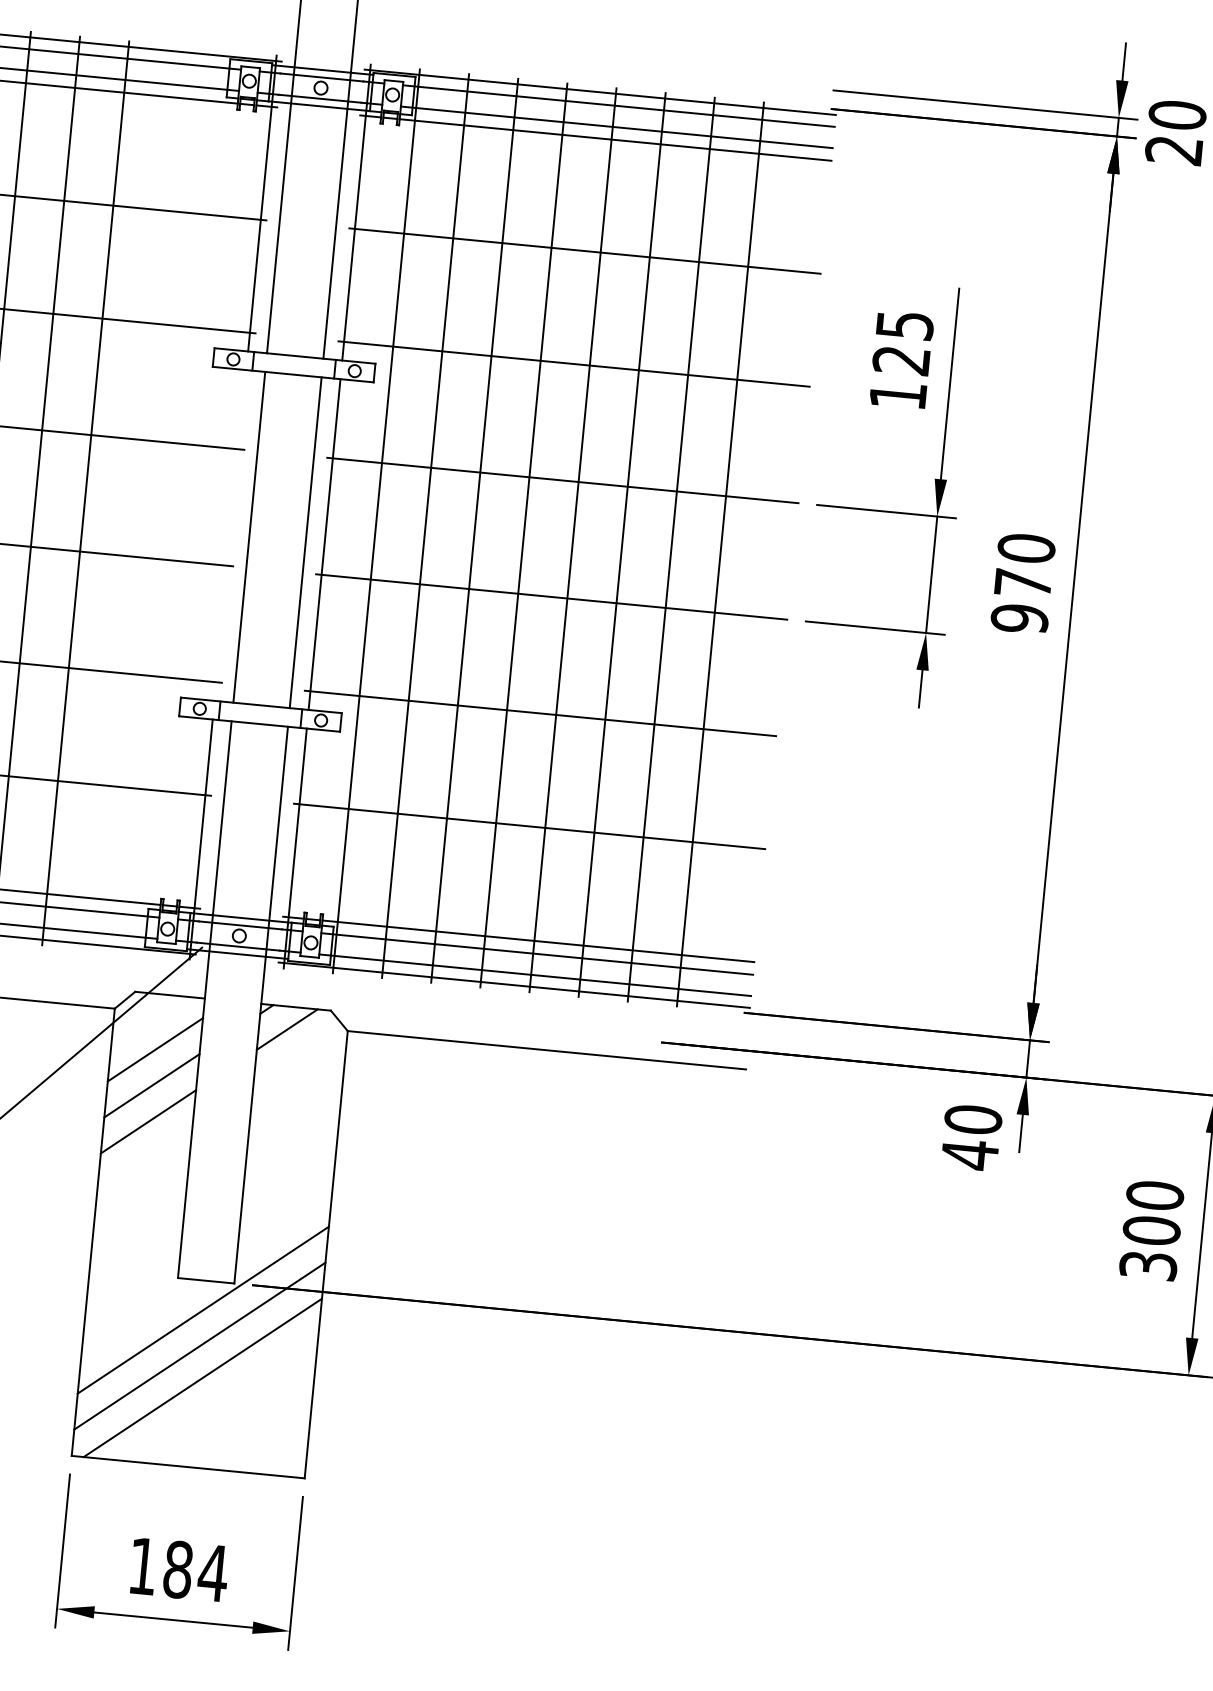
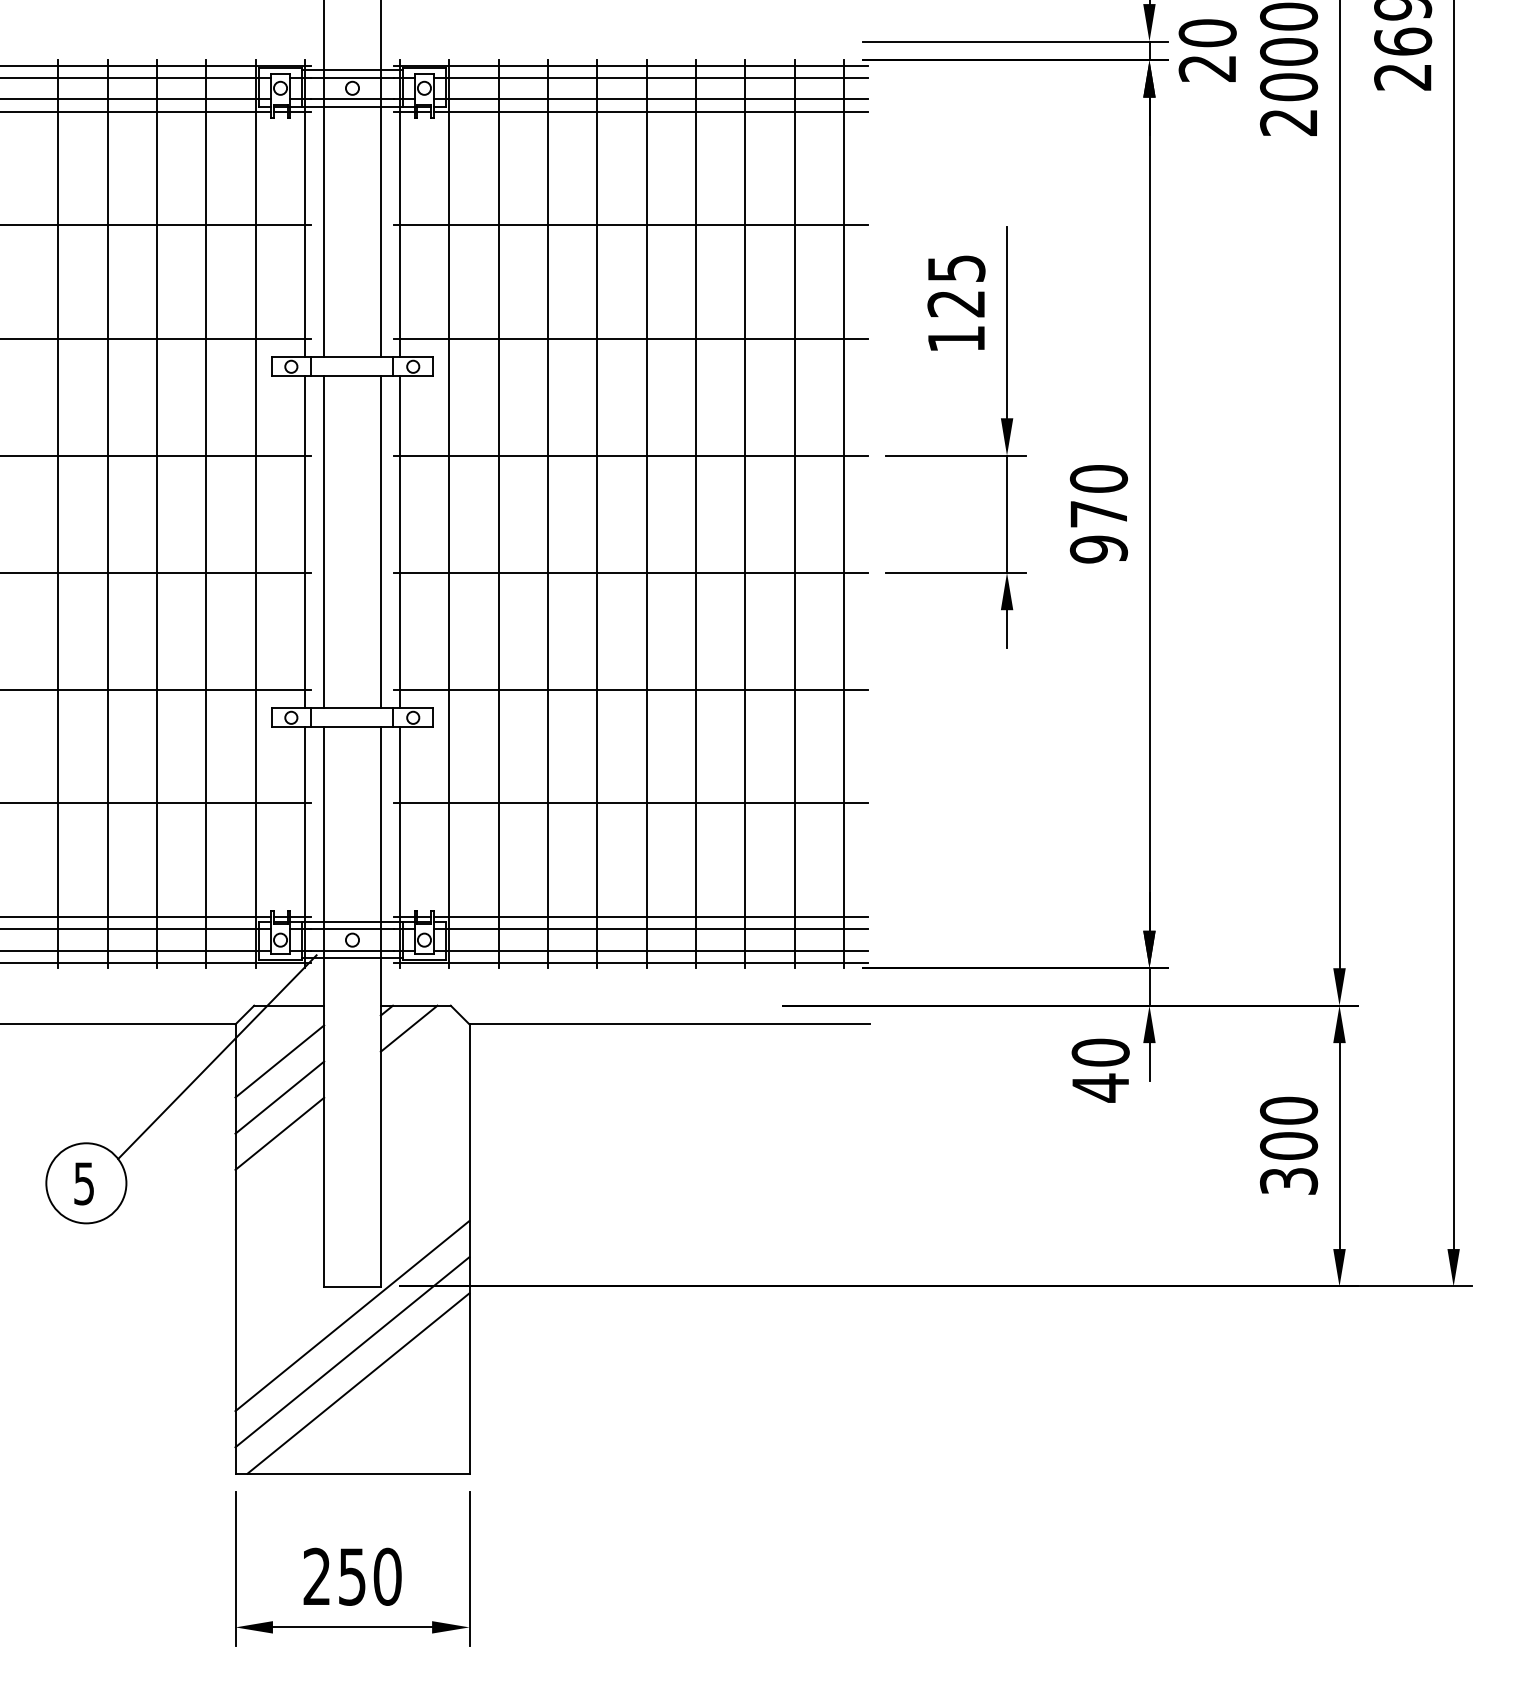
line: (134, 498) -> (206, 514), added
line: (183, 503) -> (255, 514), added
line: (230, 535) -> (305, 542), added
line: (769, 559) -> (844, 514), added
text: (178, 1569) -> (352, 1576), 184 -> 250

